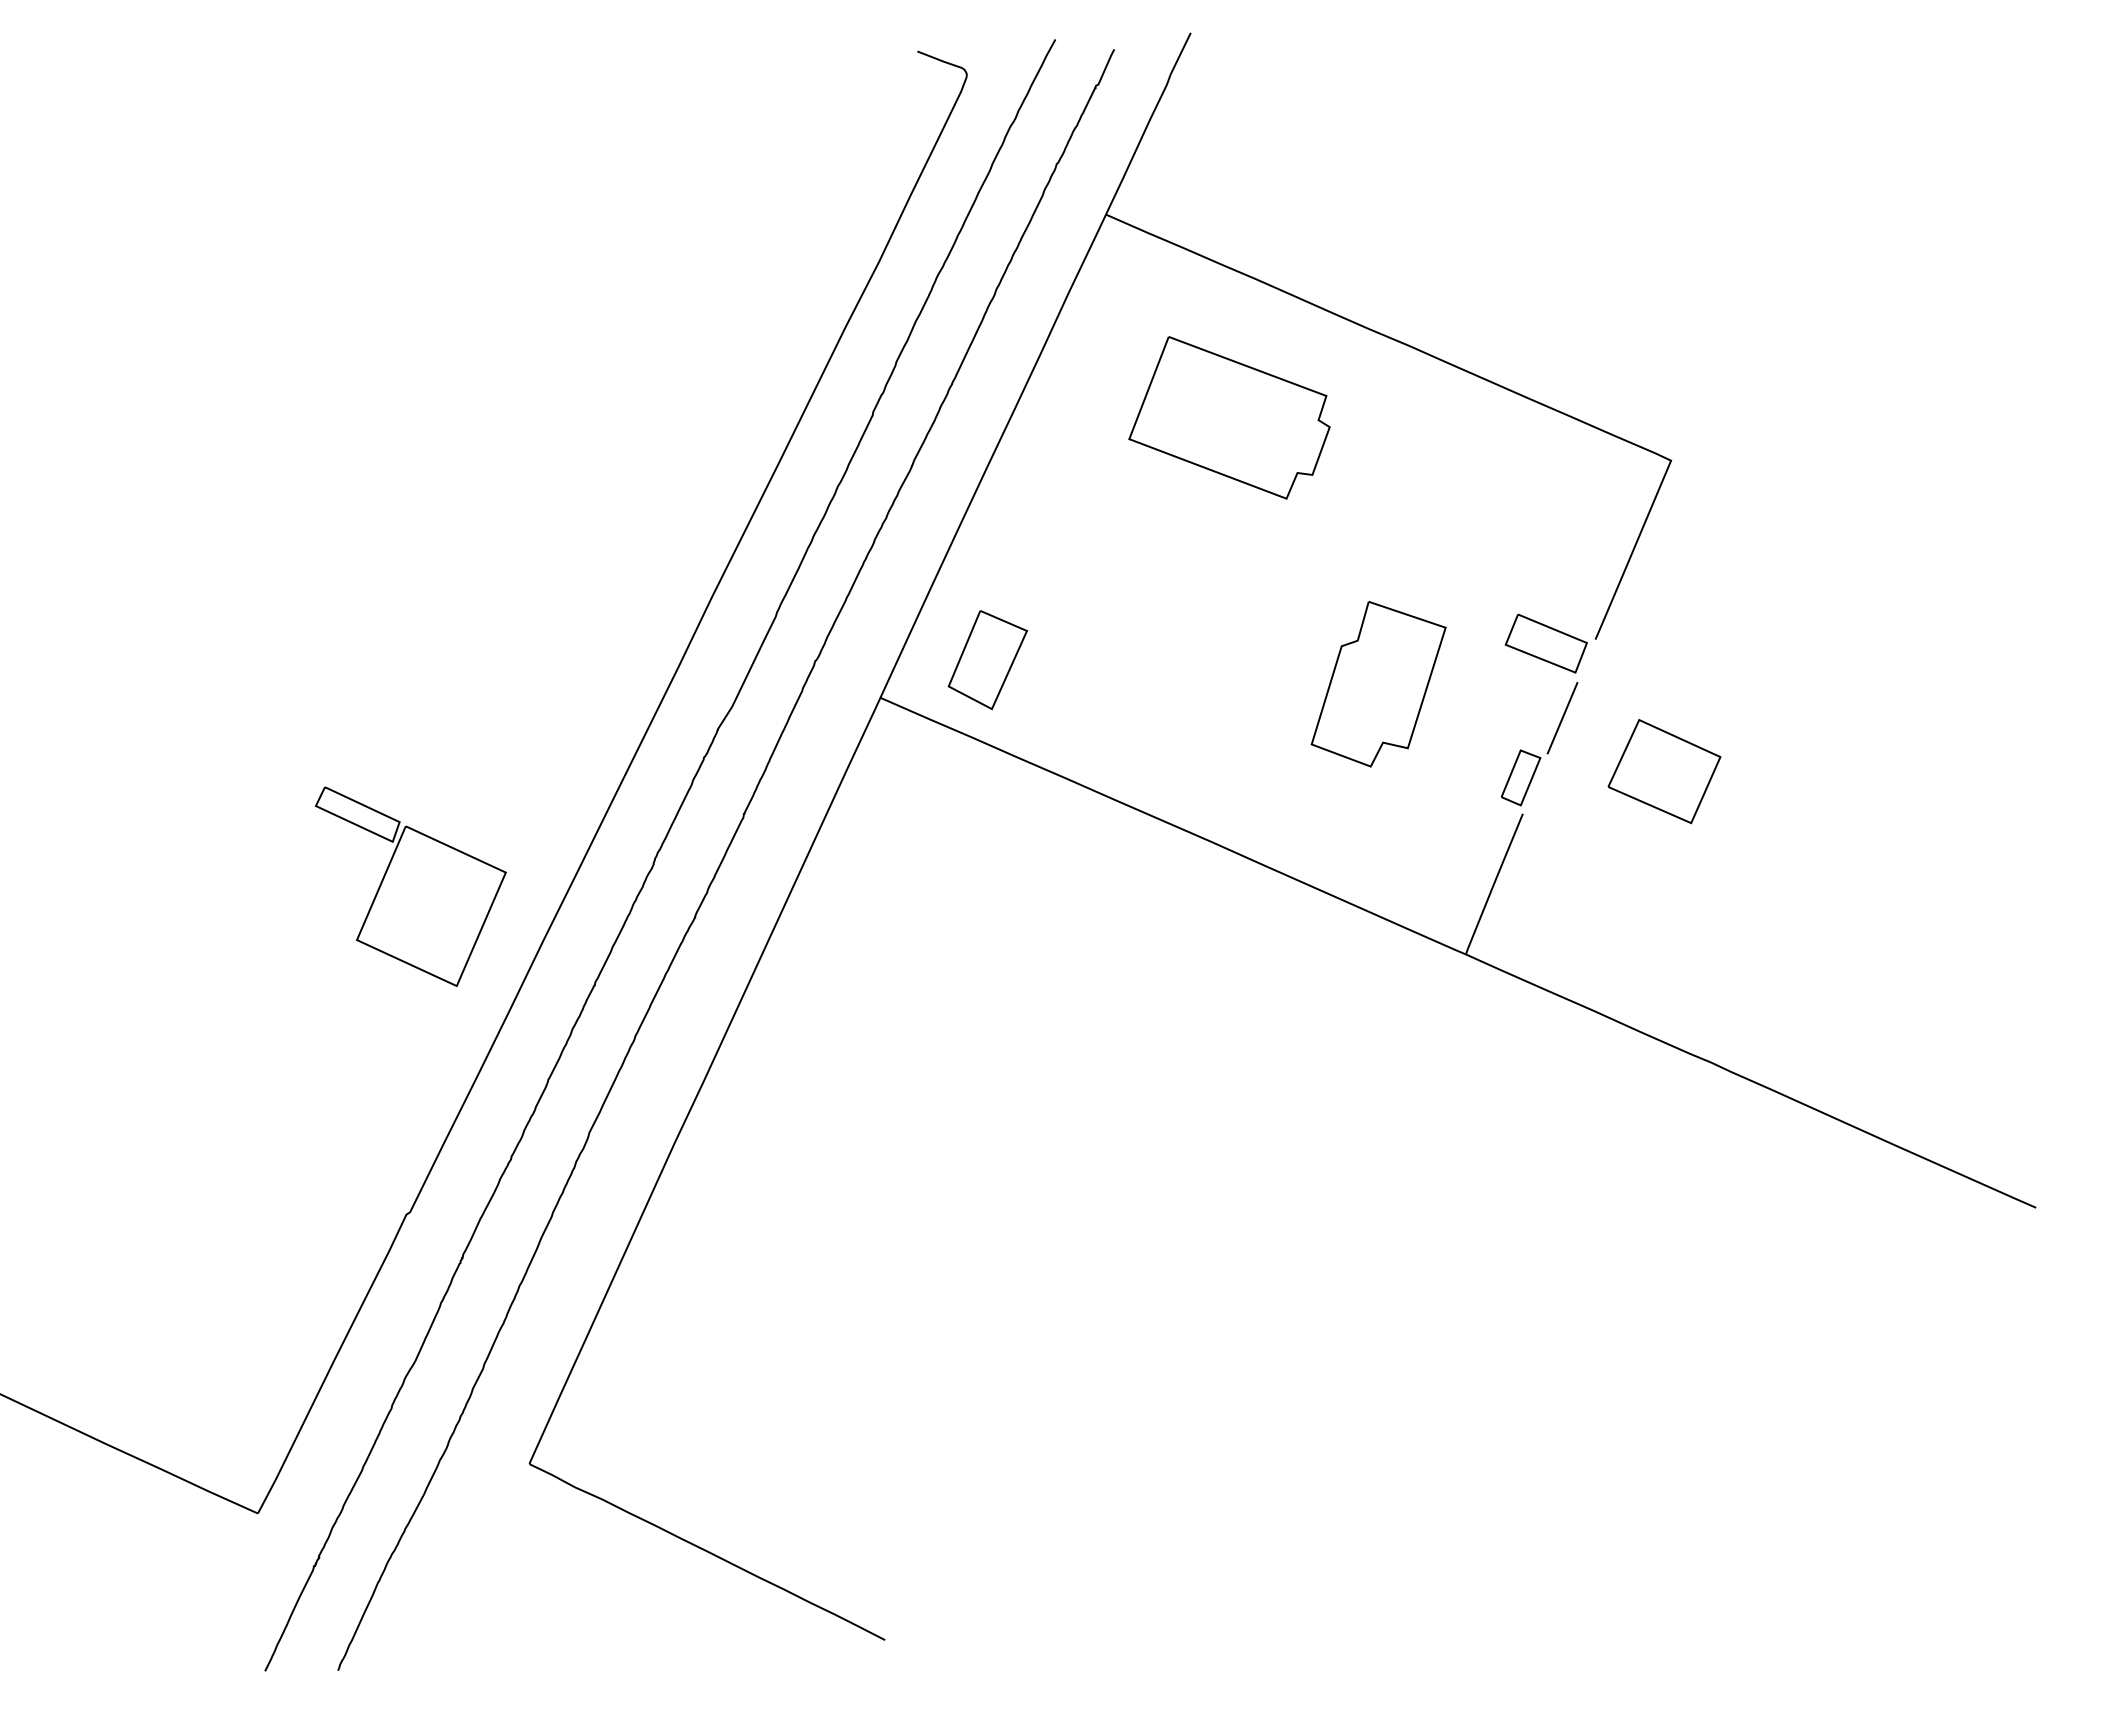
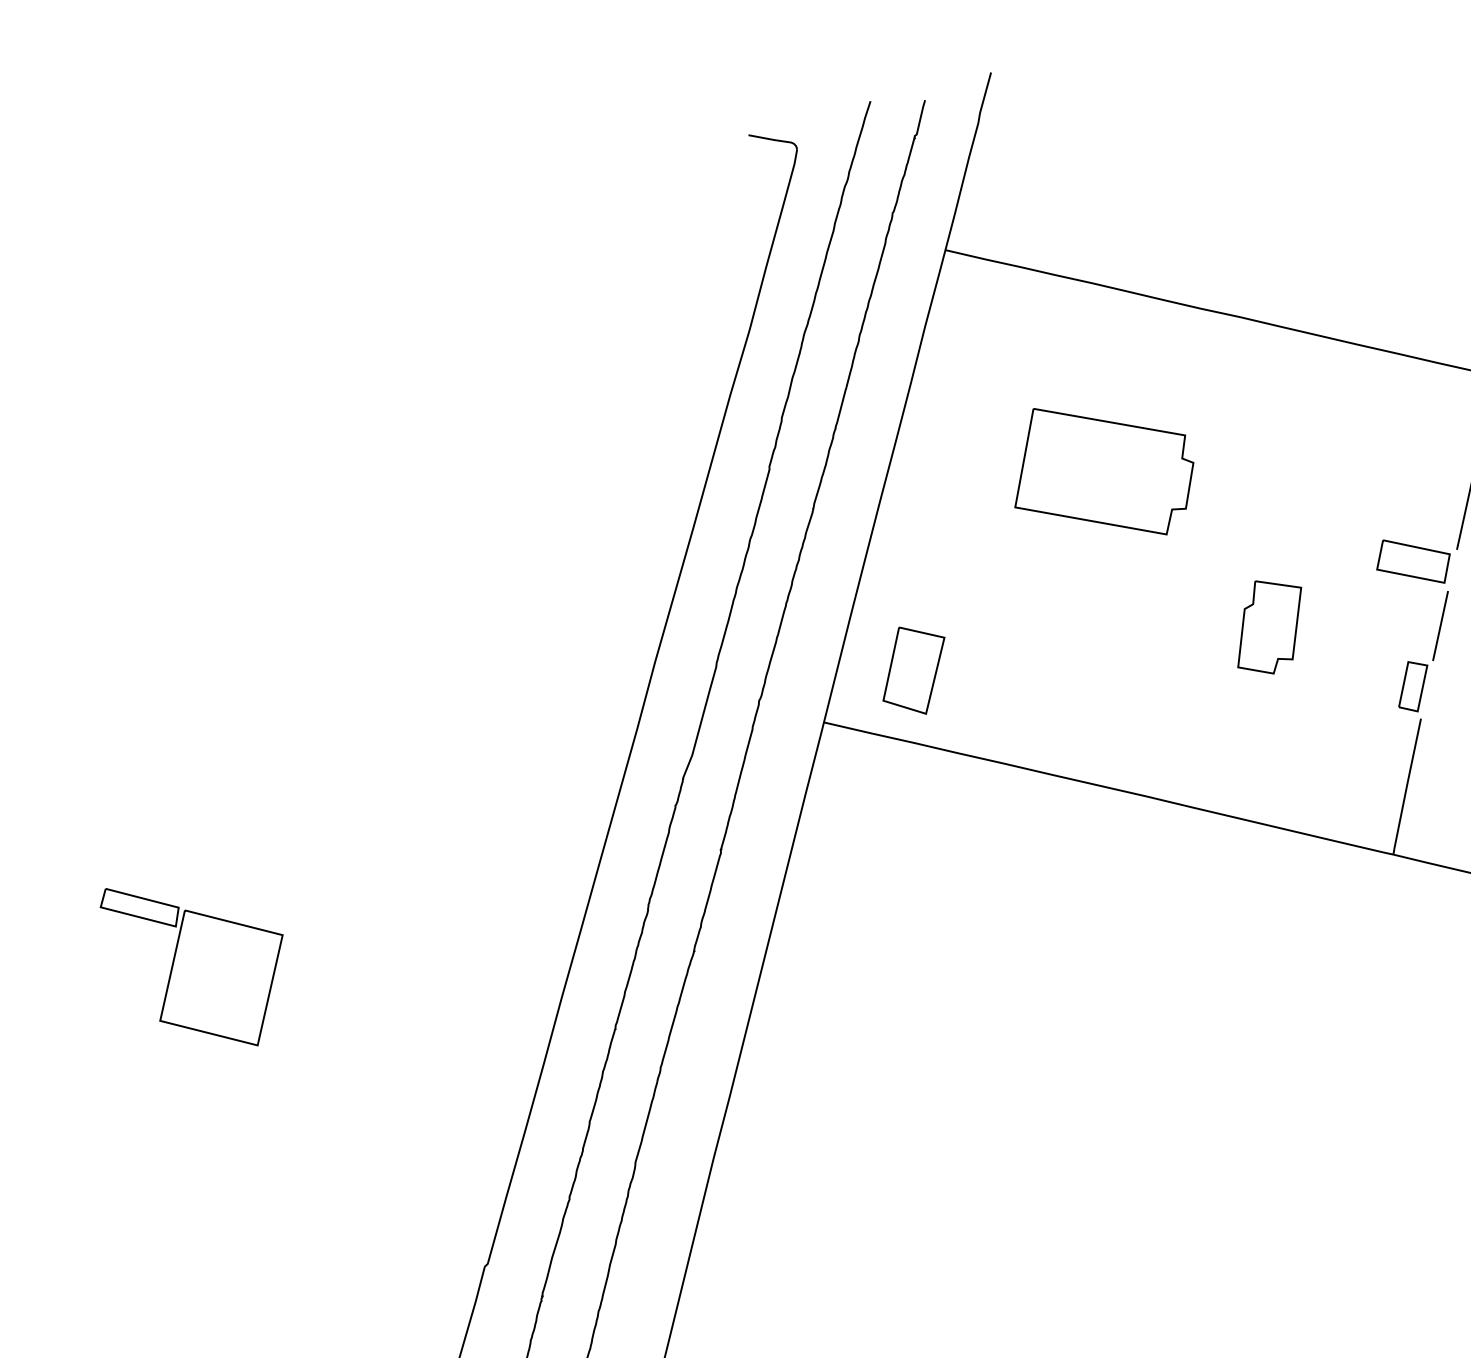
part: (1229, 417) -> (1101, 471), moved
part: (1378, 684) -> (1269, 626), size x0.62
part: (410, 886) -> (199, 963), moved

